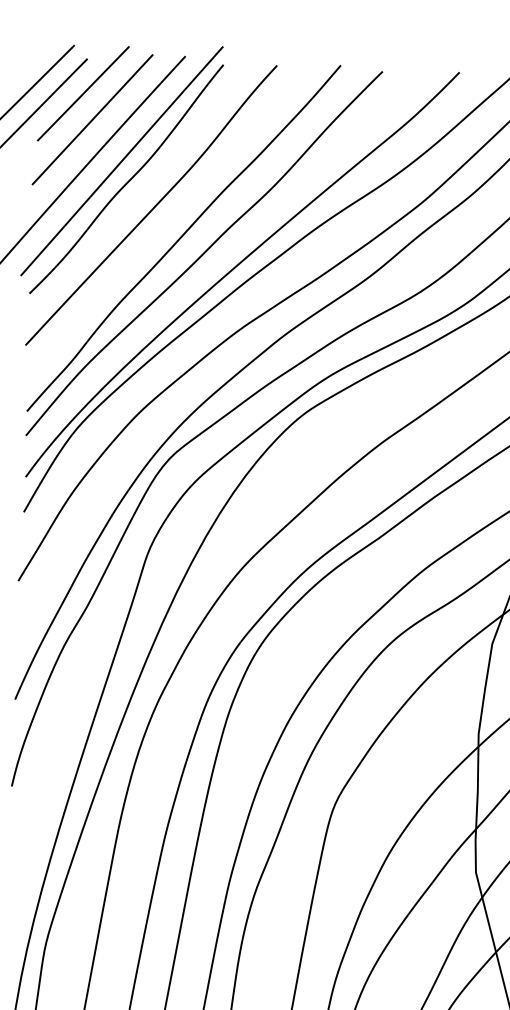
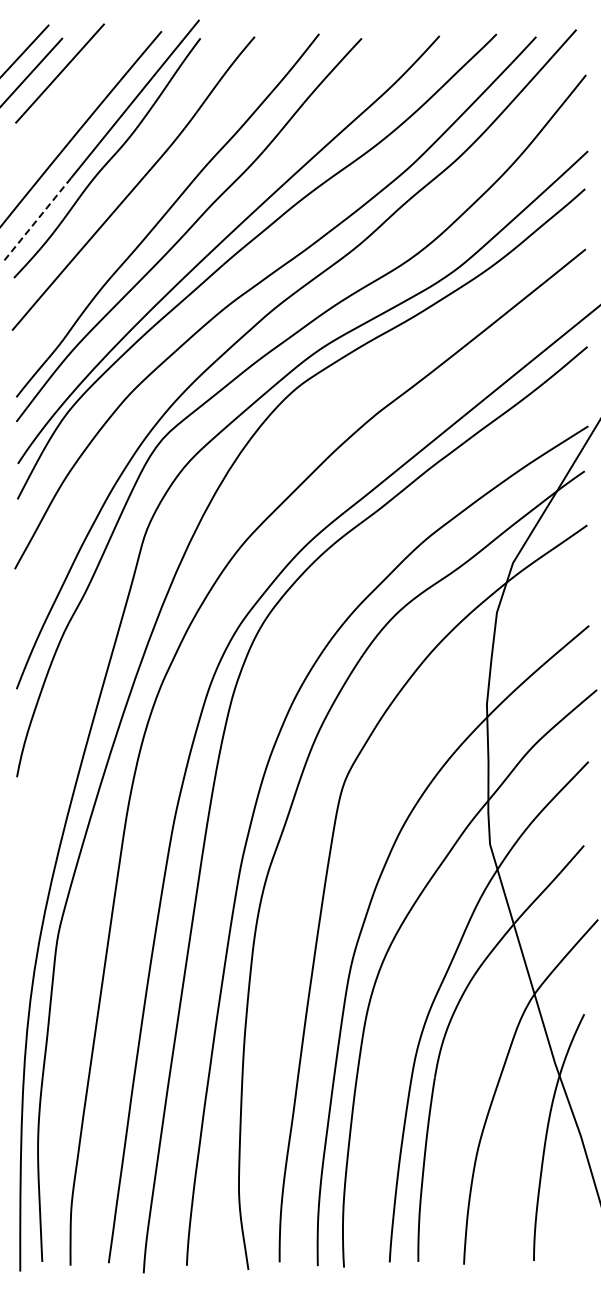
line: (92, 119) -> (70, 99), removed
line: (55, 236) -> (37, 219), solid -> dashed

